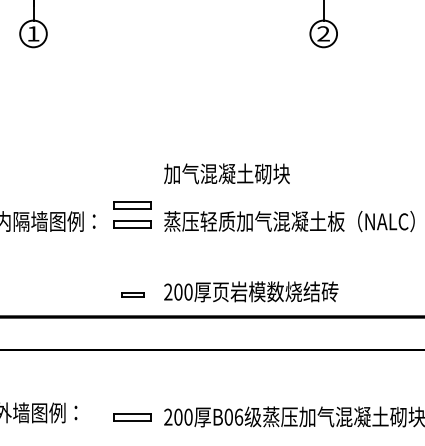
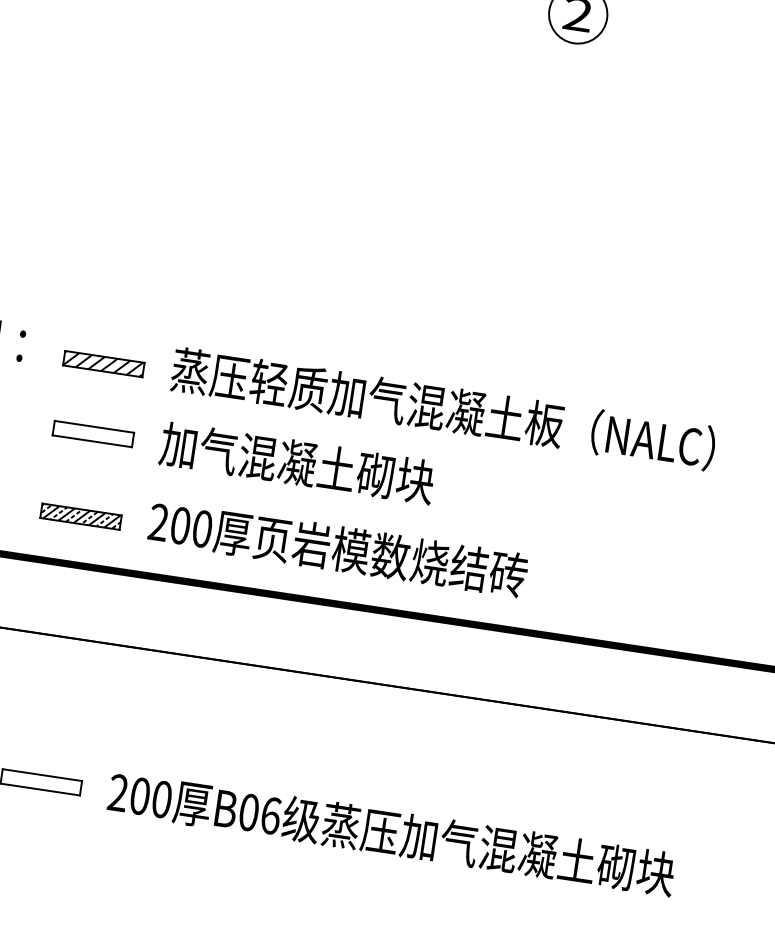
text: (226, 173) -> (296, 462), moved
part: (132, 205) -> (92, 433), moved
hatch: (132, 223) -> (103, 362), added
part: (132, 294) -> (80, 516), size x1.67

